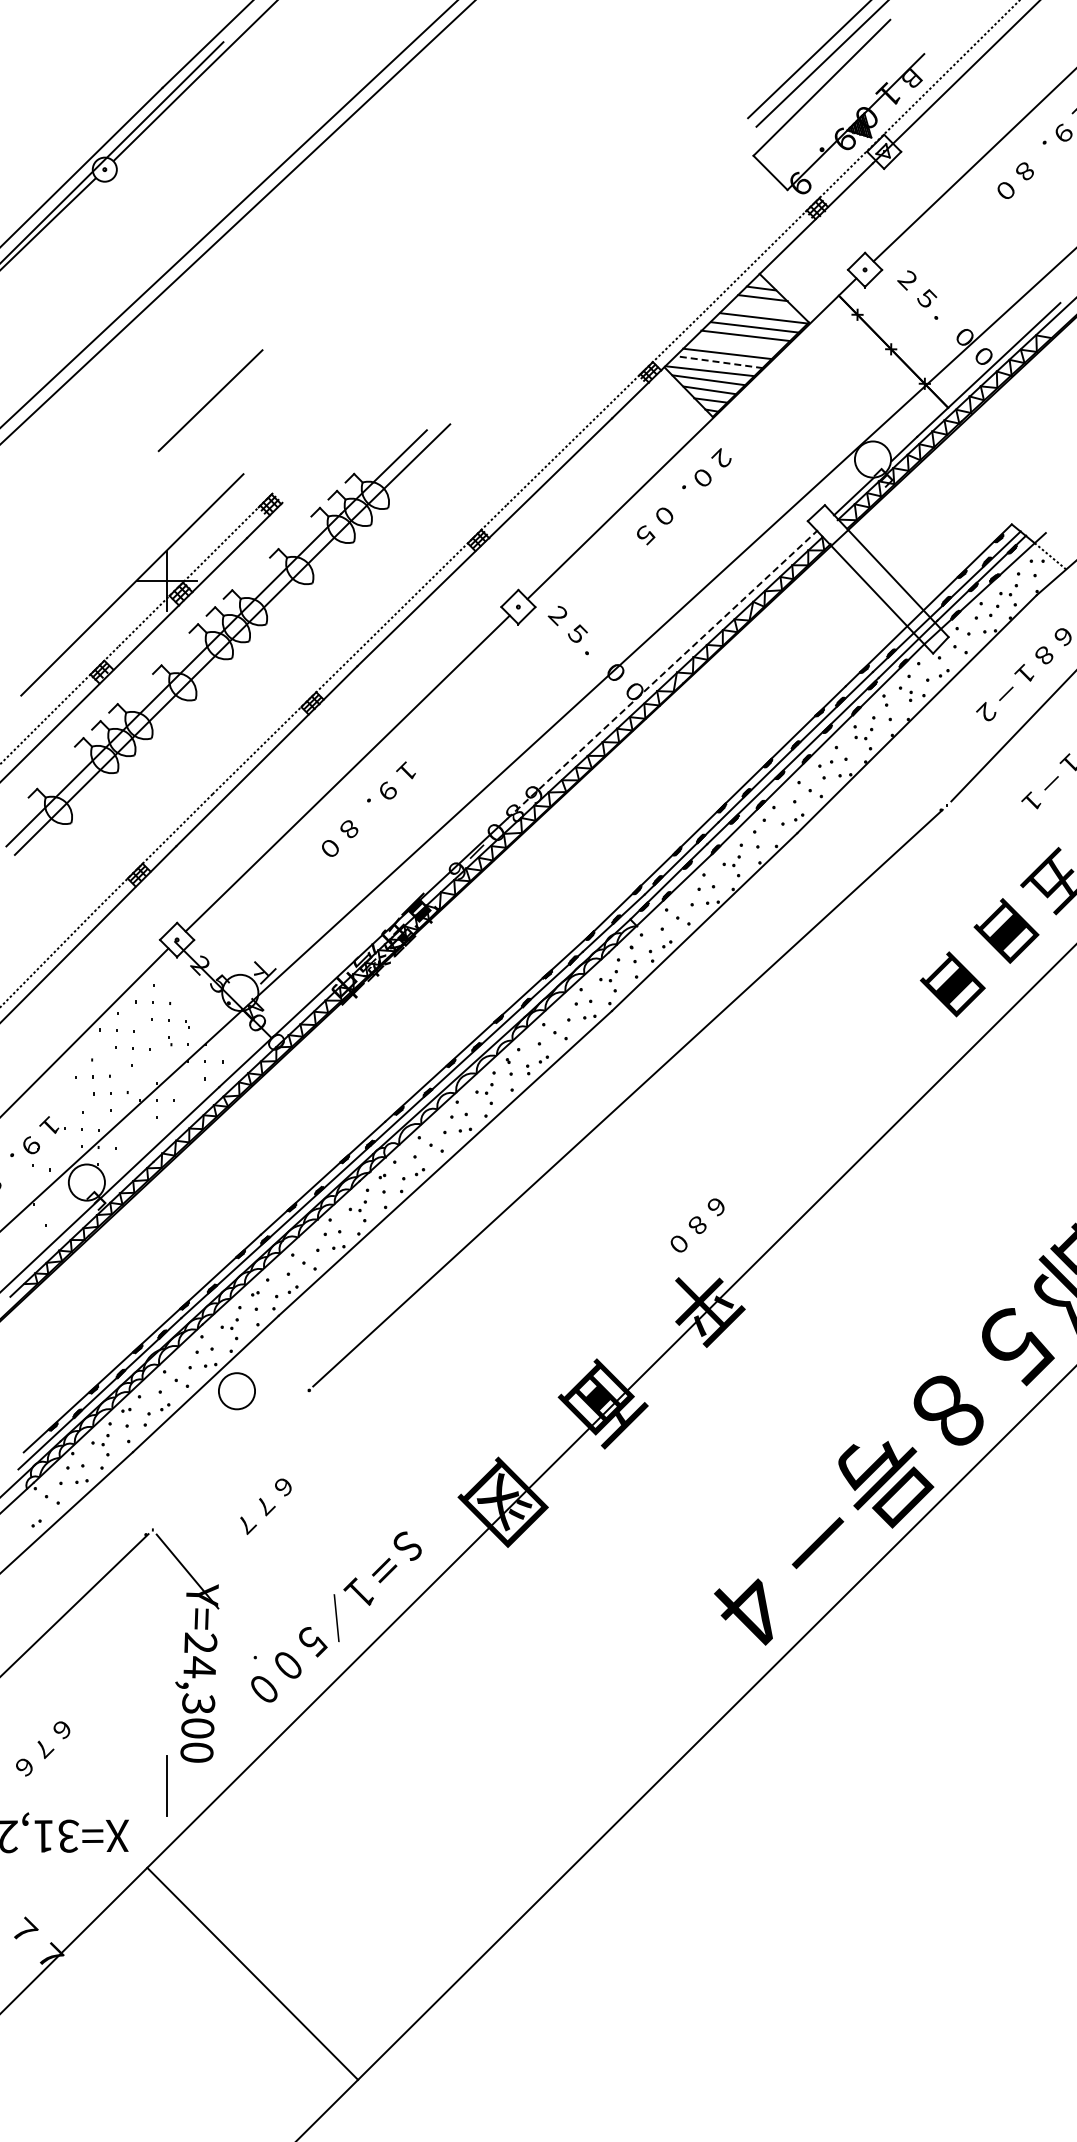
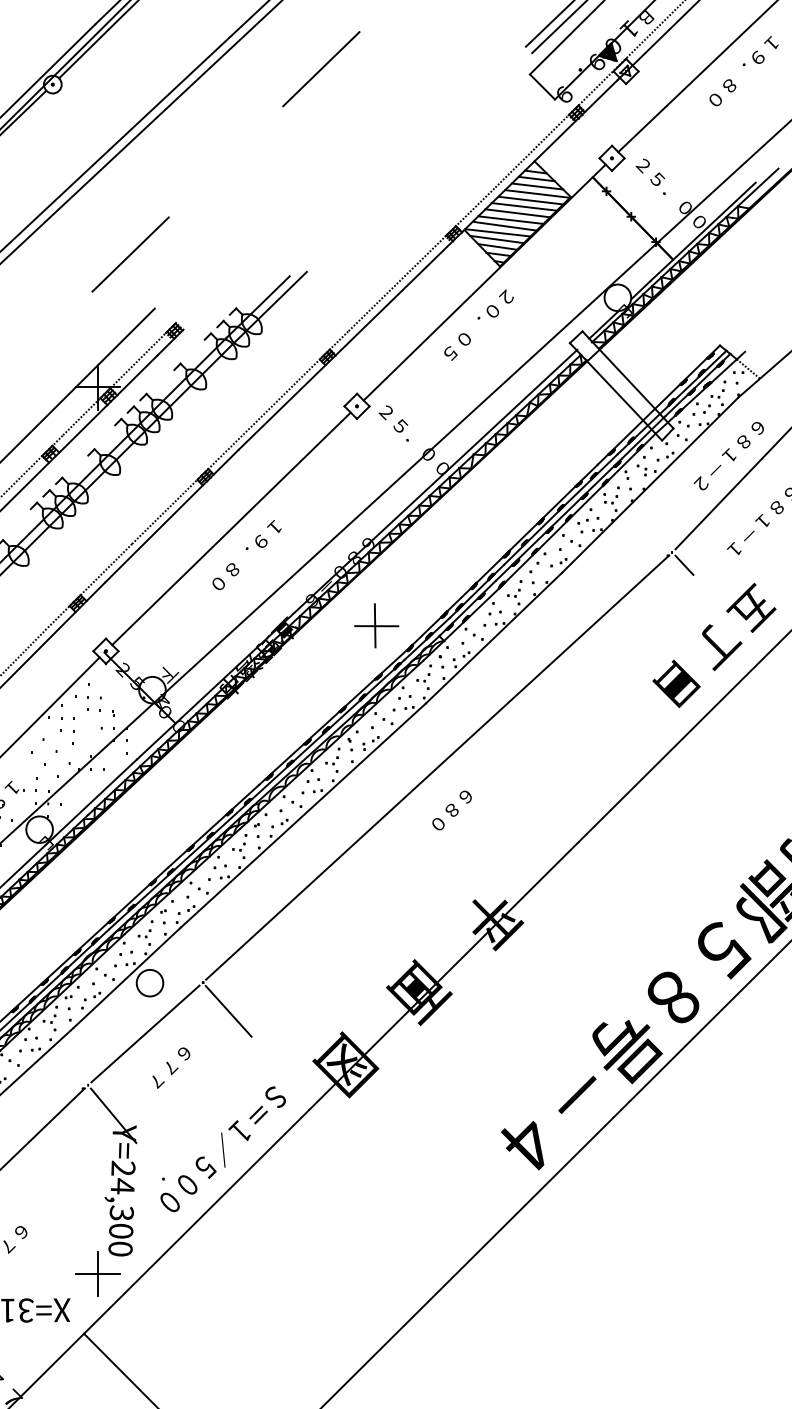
line: (469, 148) -> (321, 69), added
line: (763, 308) -> (537, 186), added
line: (736, 344) -> (517, 213), added
line: (718, 362) -> (504, 226), dashed -> solid
line: (662, 674) -> (463, 455), dashed -> solid
line: (963, 823) -> (684, 565), added
part: (545, 905) -> (376, 625), added
text: (1007, 932) -> (716, 645), 目 -> 丁
text: (697, 1225) -> (452, 810), moved
line: (343, 1429) -> (228, 1011), added
line: (230, 1459) -> (145, 1033), added
line: (166, 1786) -> (98, 1273), added

